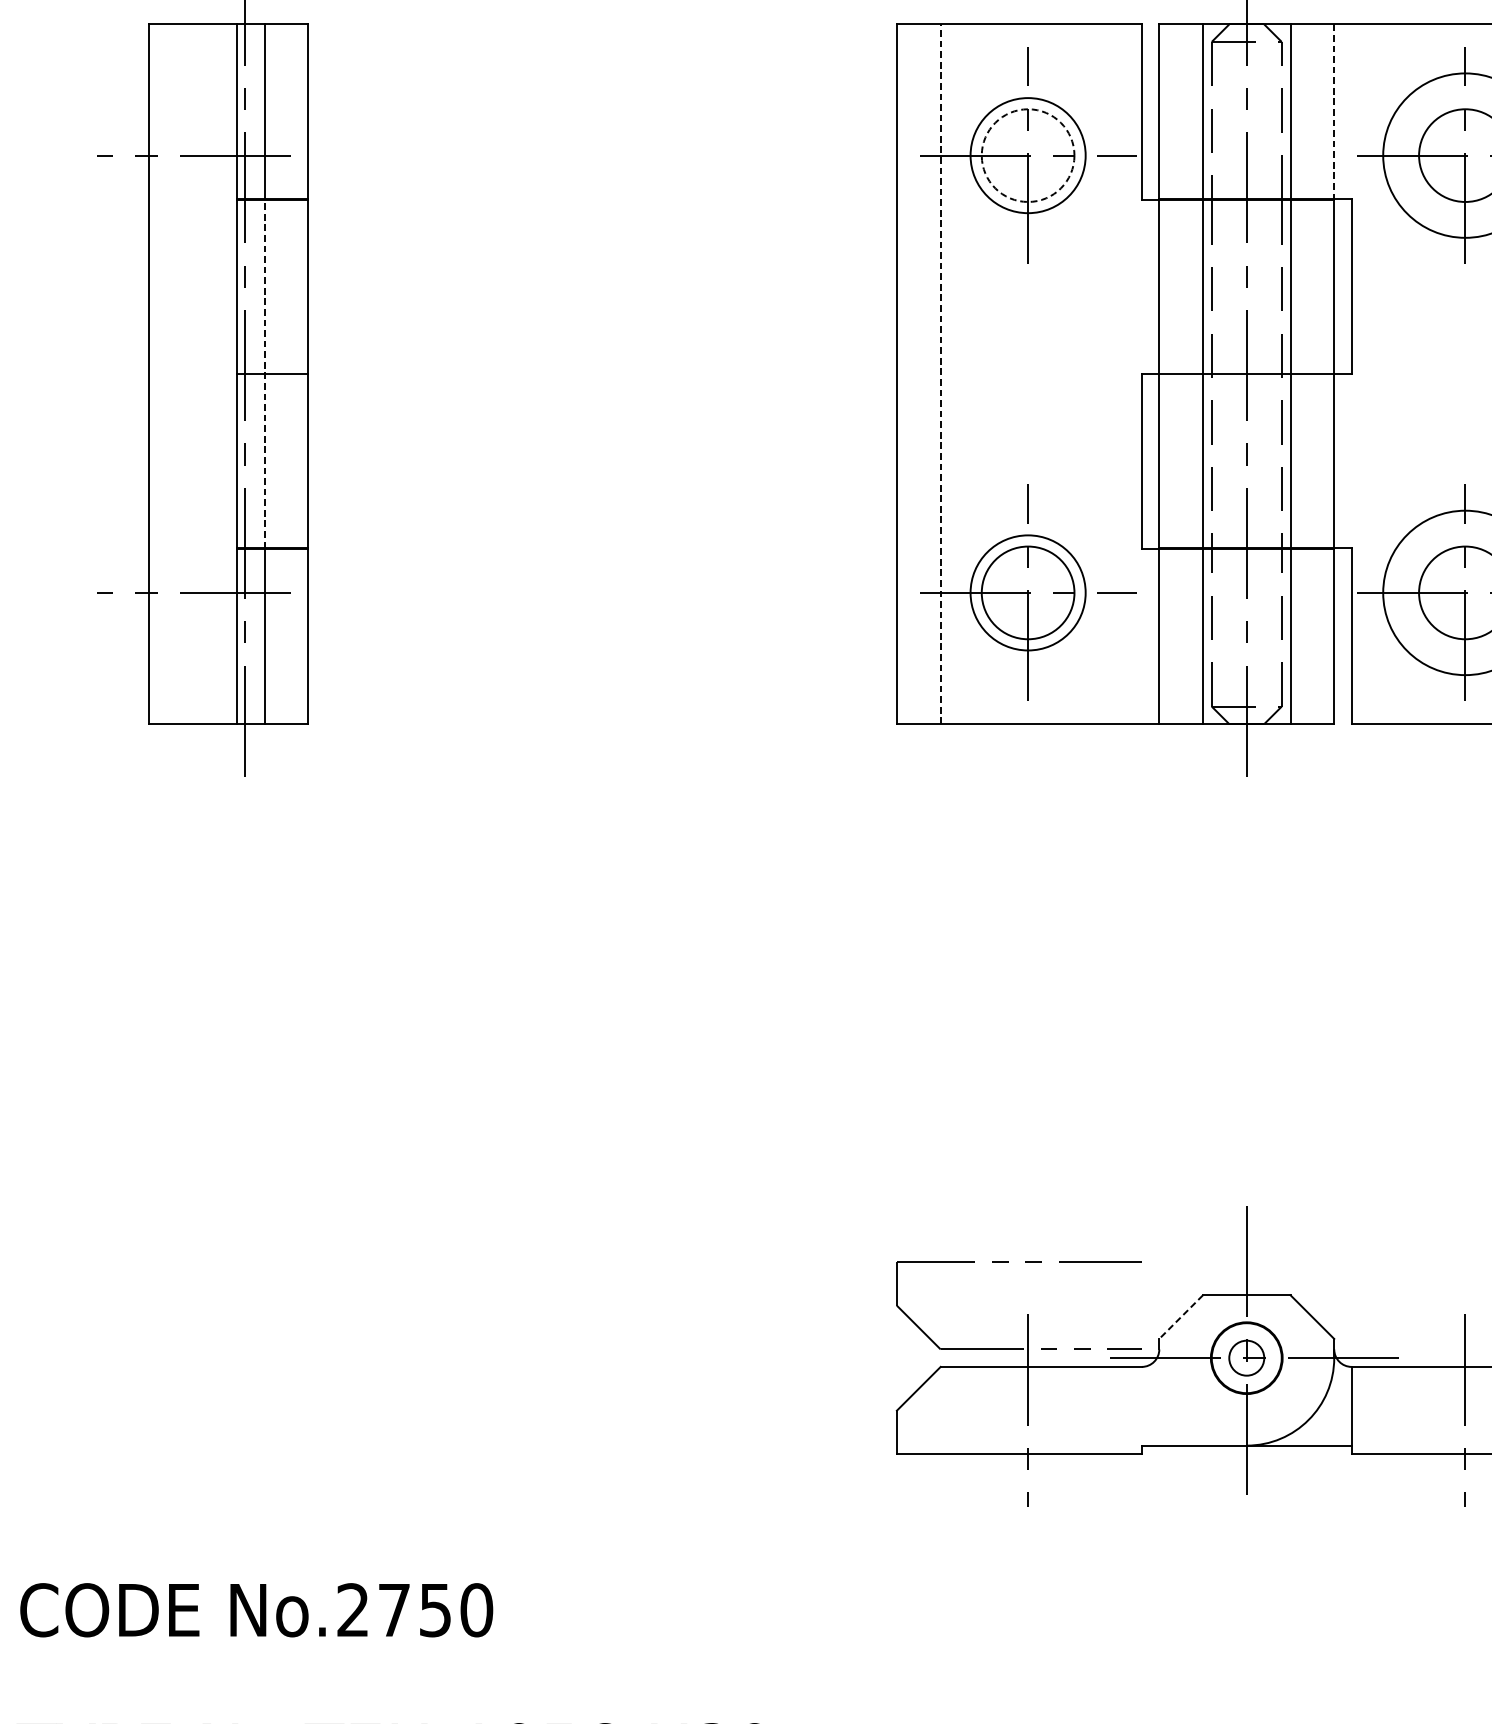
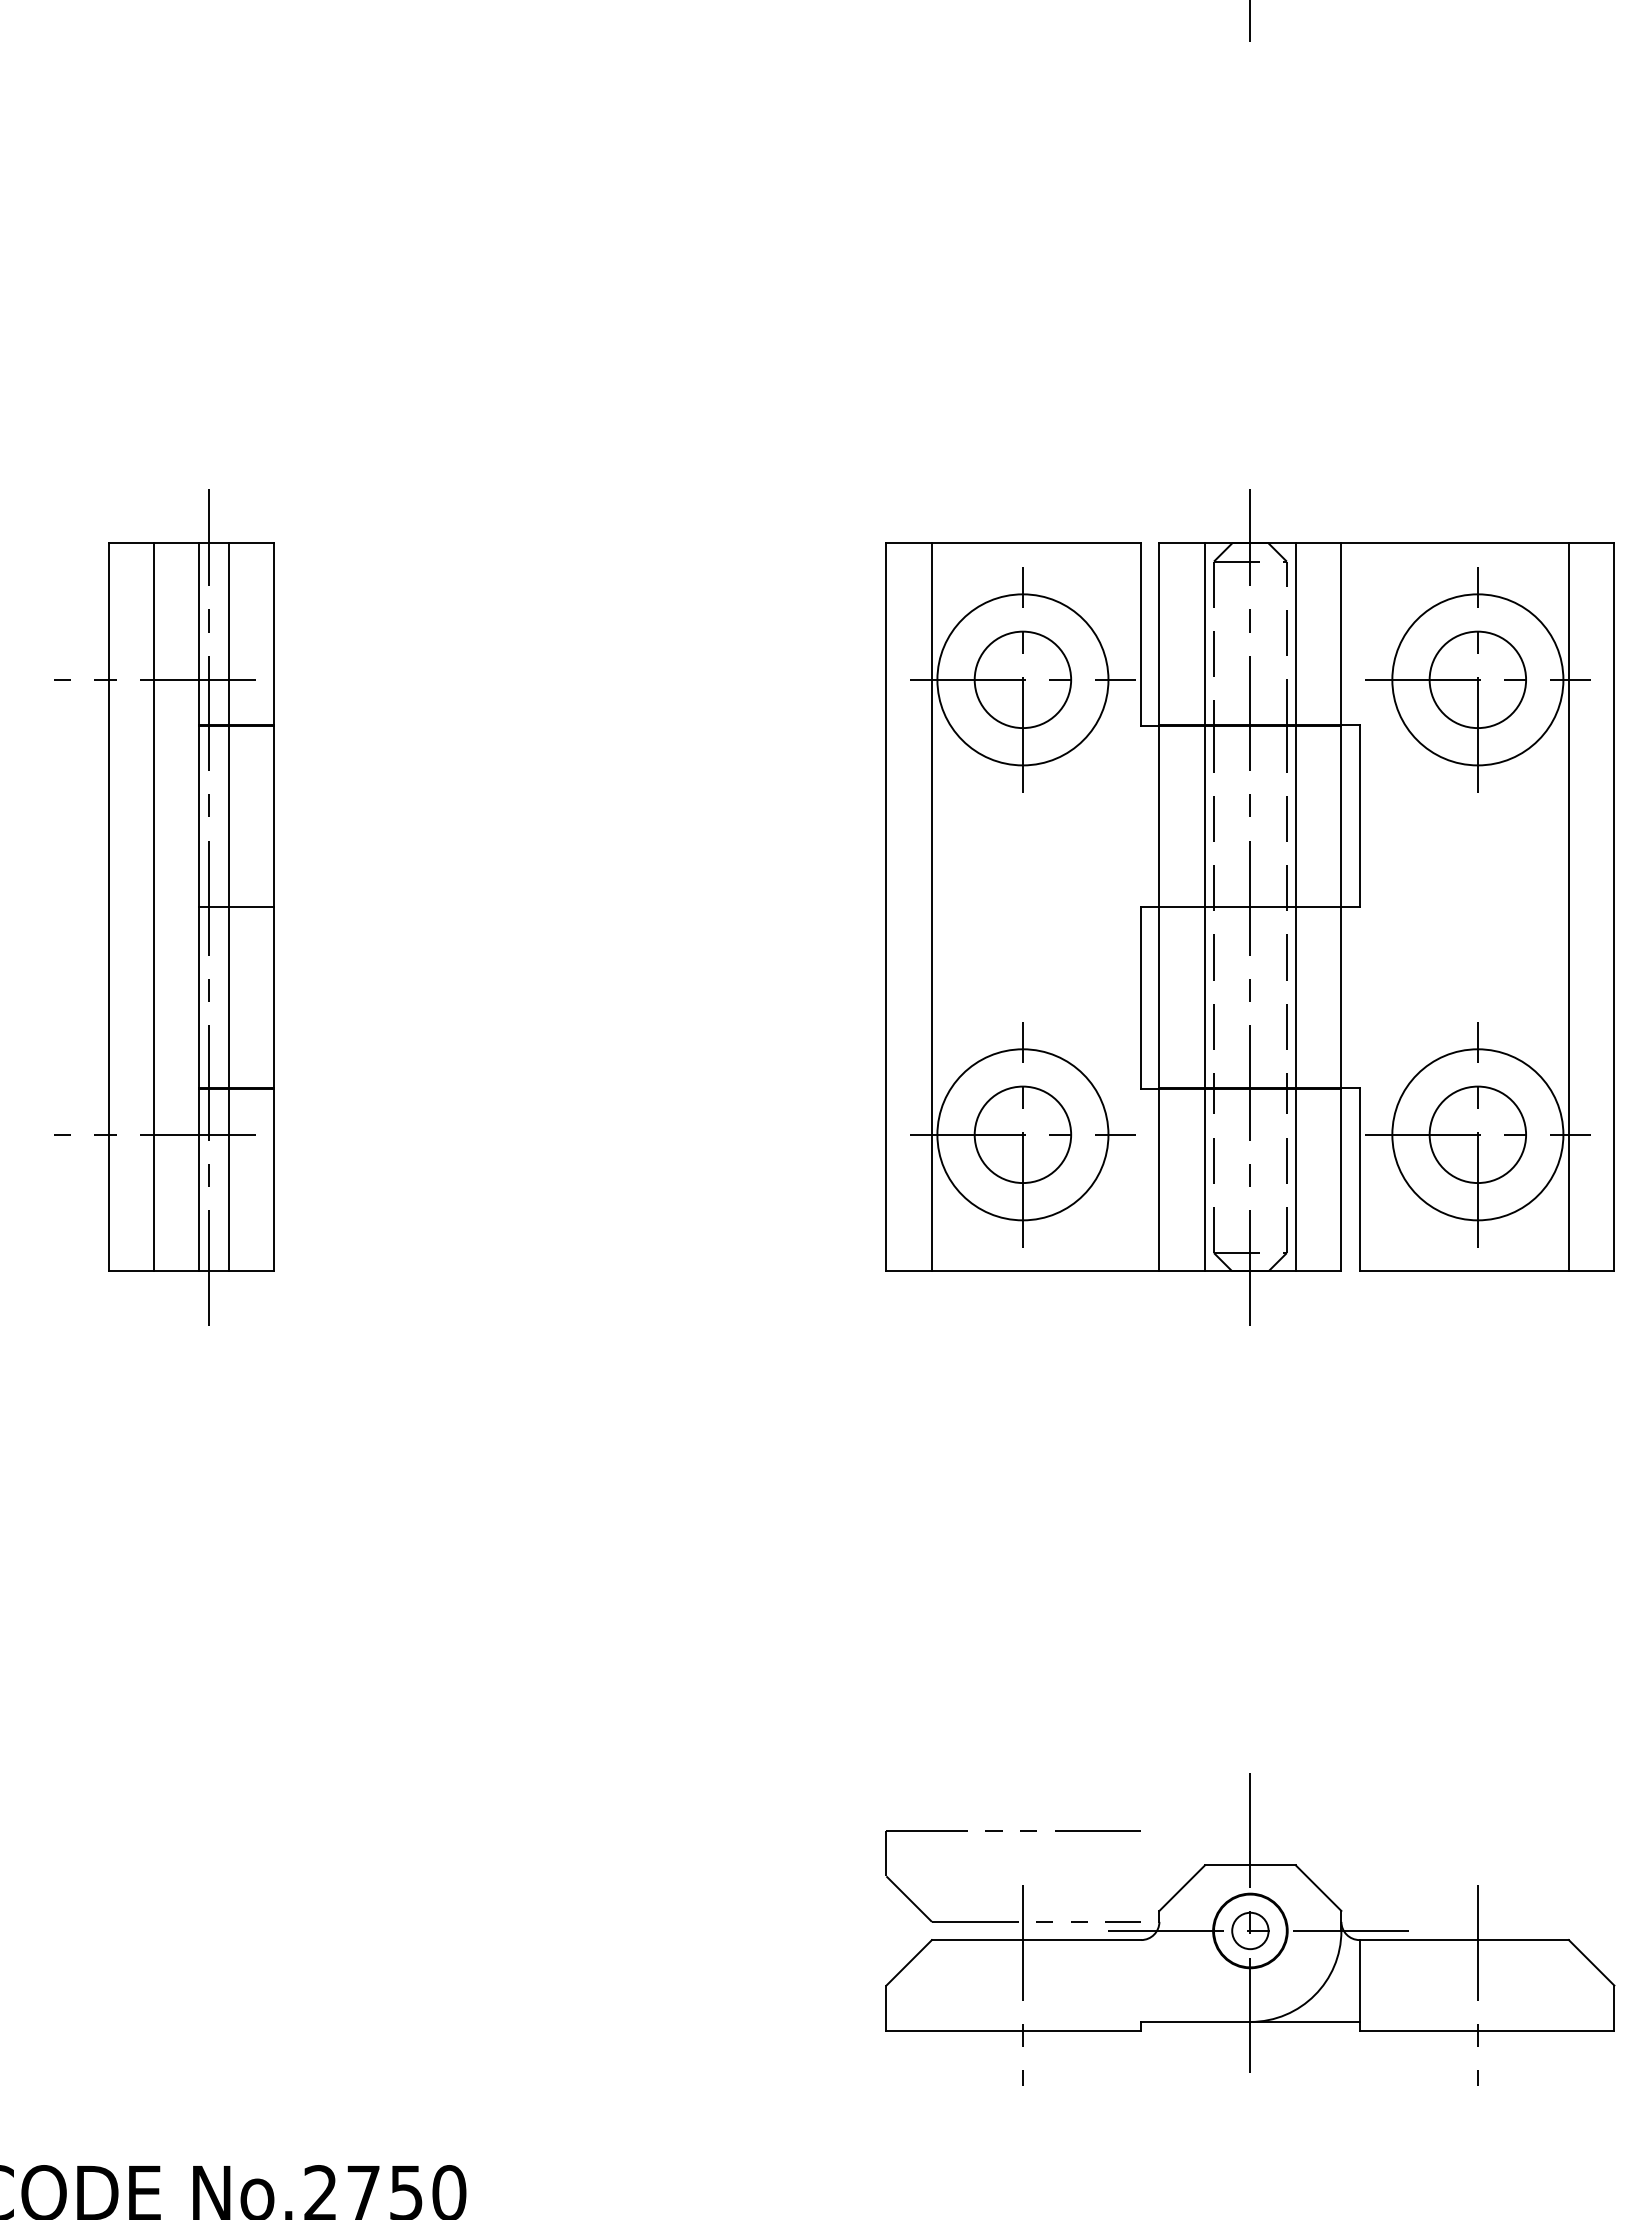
line: (1334, 112) -> (1341, 634), dashed -> solid
circle: (1027, 155) -> (1022, 679), dashed -> solid
circle: (1027, 155) -> (1022, 679), size x1.43
line: (264, 373) -> (228, 906), dashed -> solid
line: (193, 374) -> (154, 907), added
line: (940, 374) -> (931, 907), dashed -> solid
circle: (1027, 592) -> (1022, 1134), size x1.43
line: (1180, 1317) -> (1181, 1888), dashed -> solid

